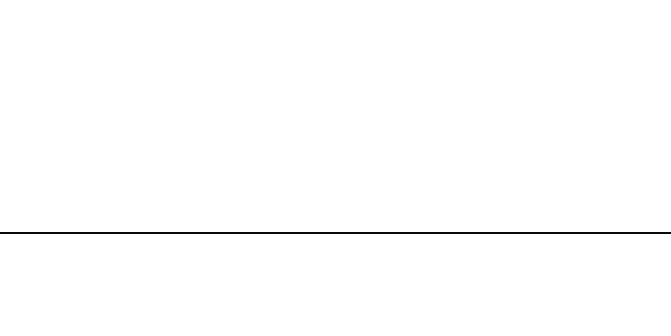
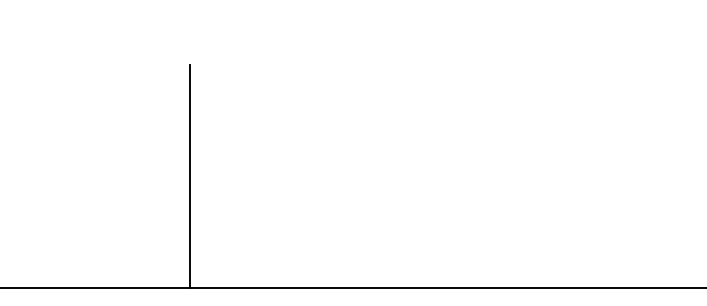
line: (273, 137) -> (189, 176), added

